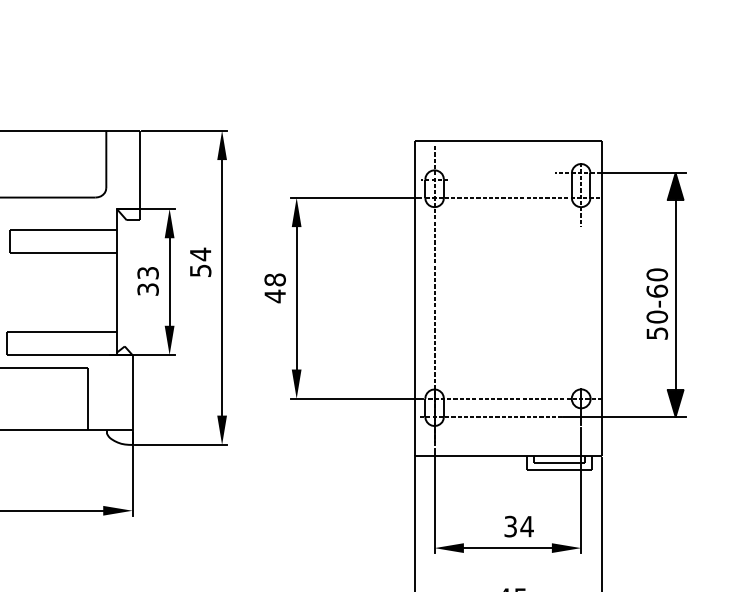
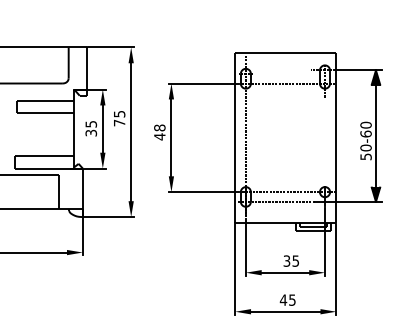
text: (200, 262) -> (119, 118), 54 -> 75
text: (146, 273) -> (90, 124), 33 -> 35
text: (526, 525) -> (295, 260), 34 -> 35

